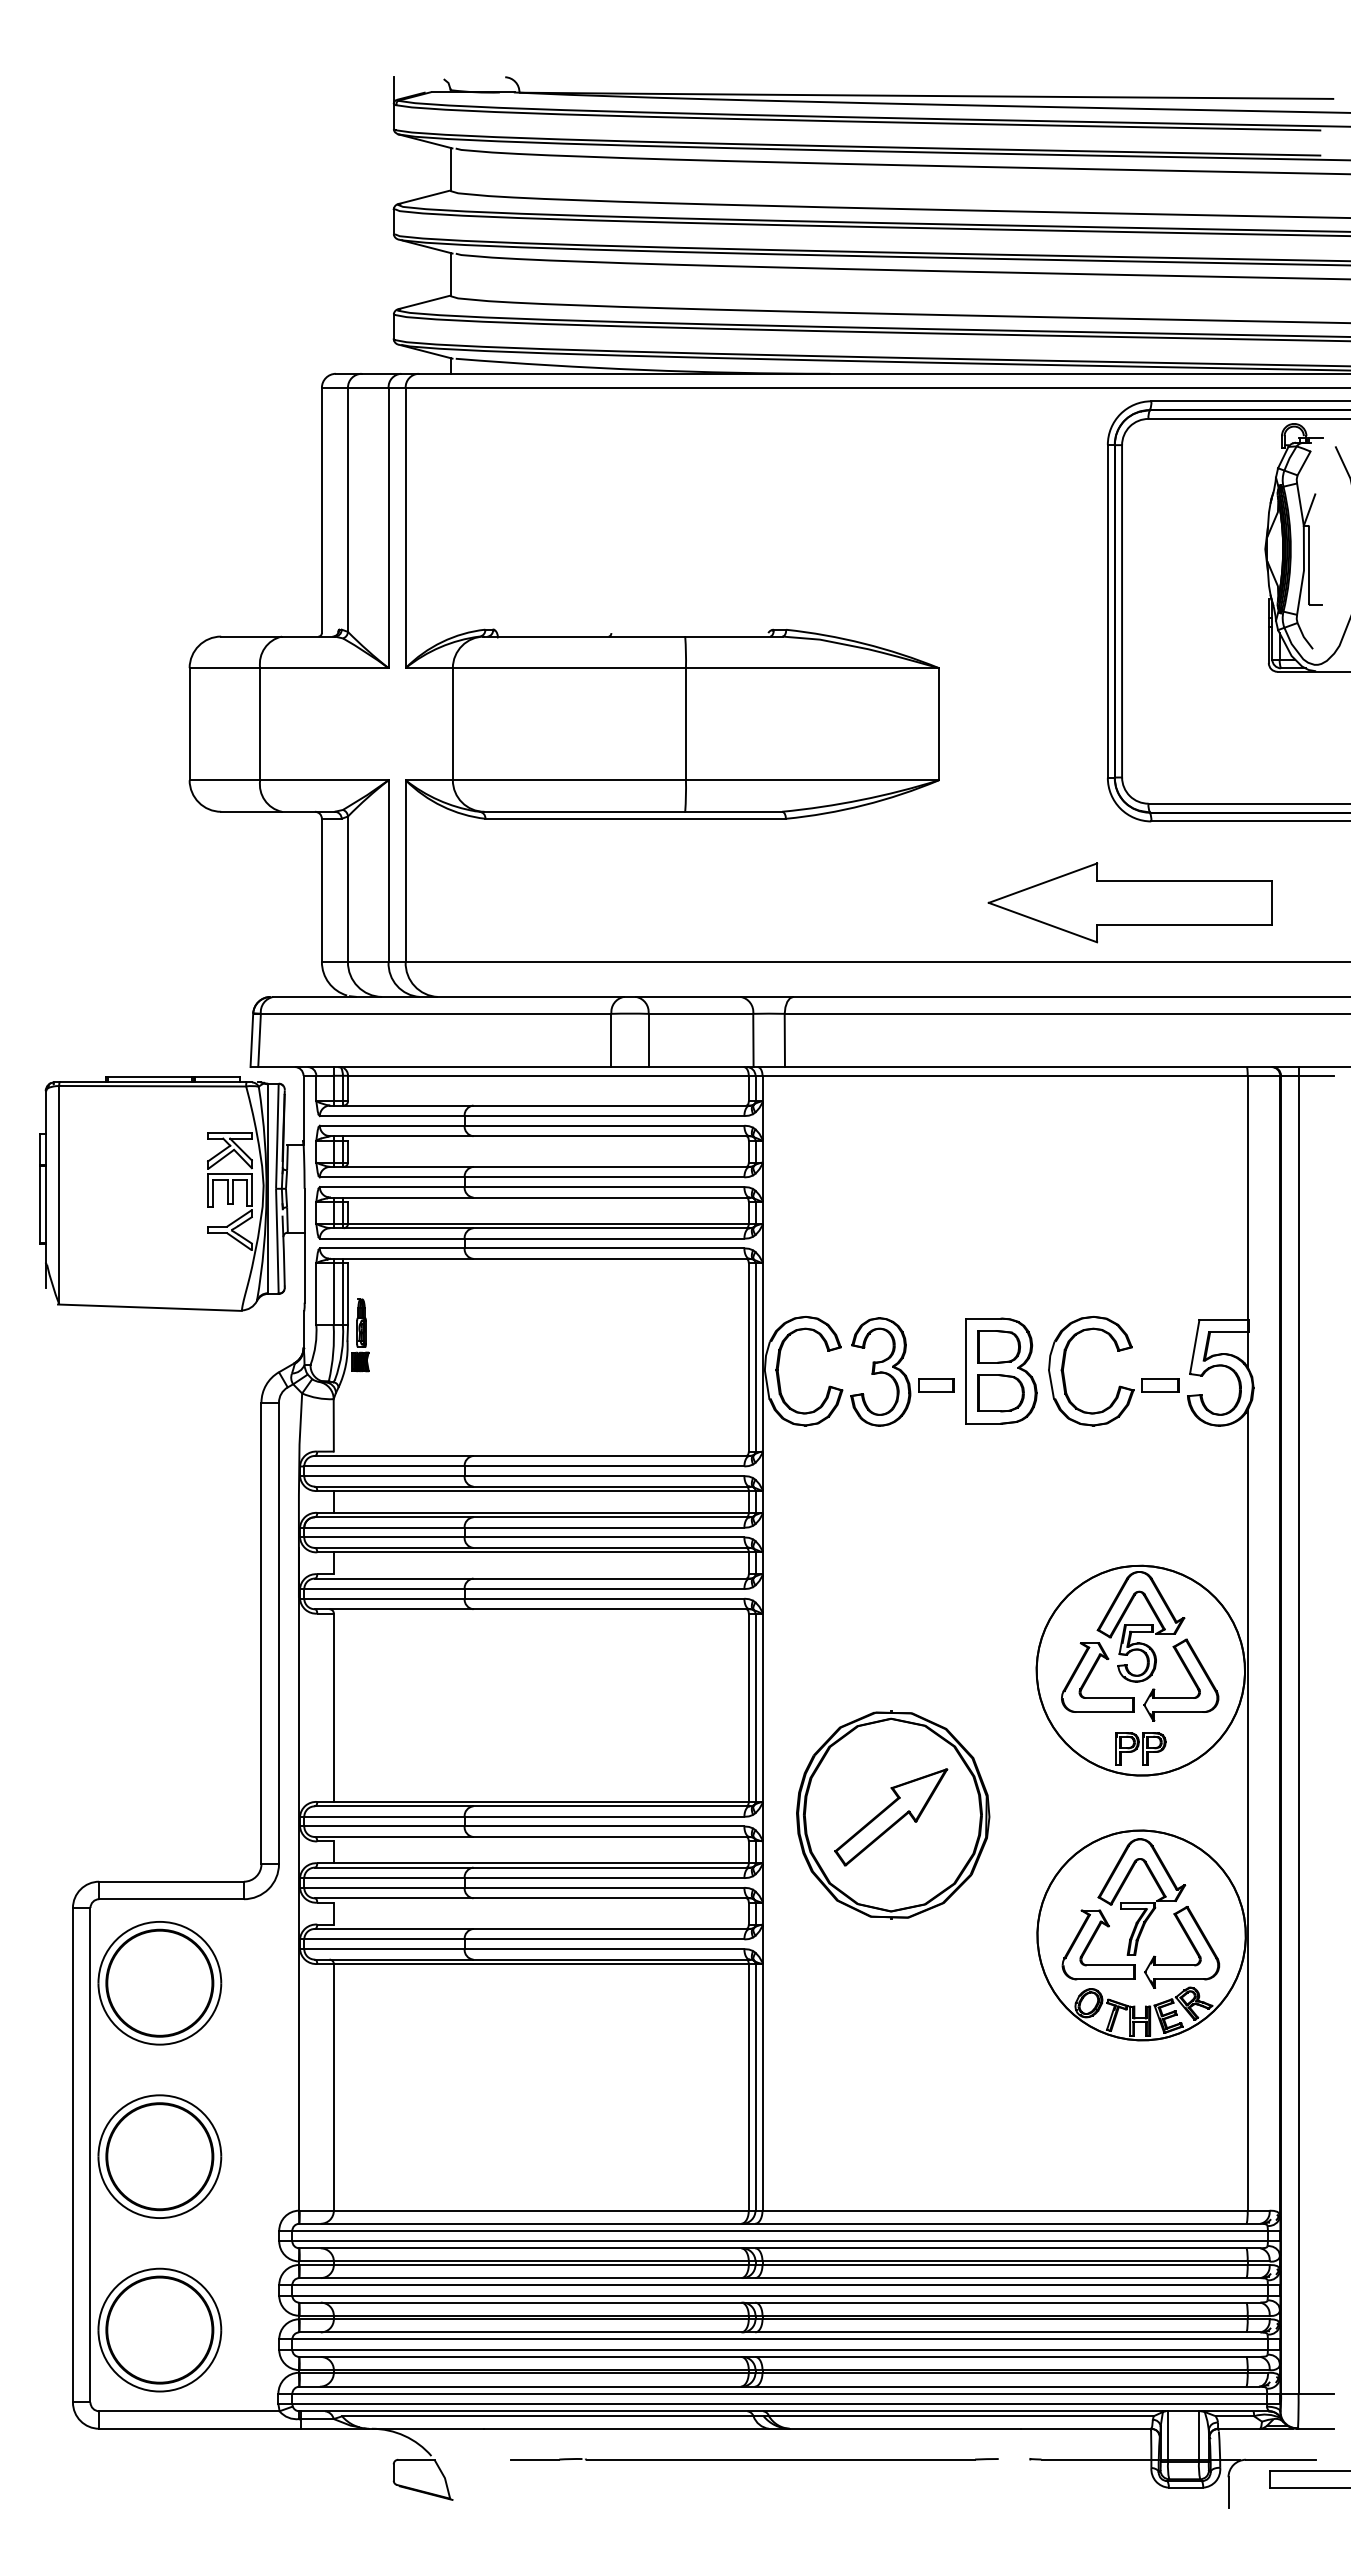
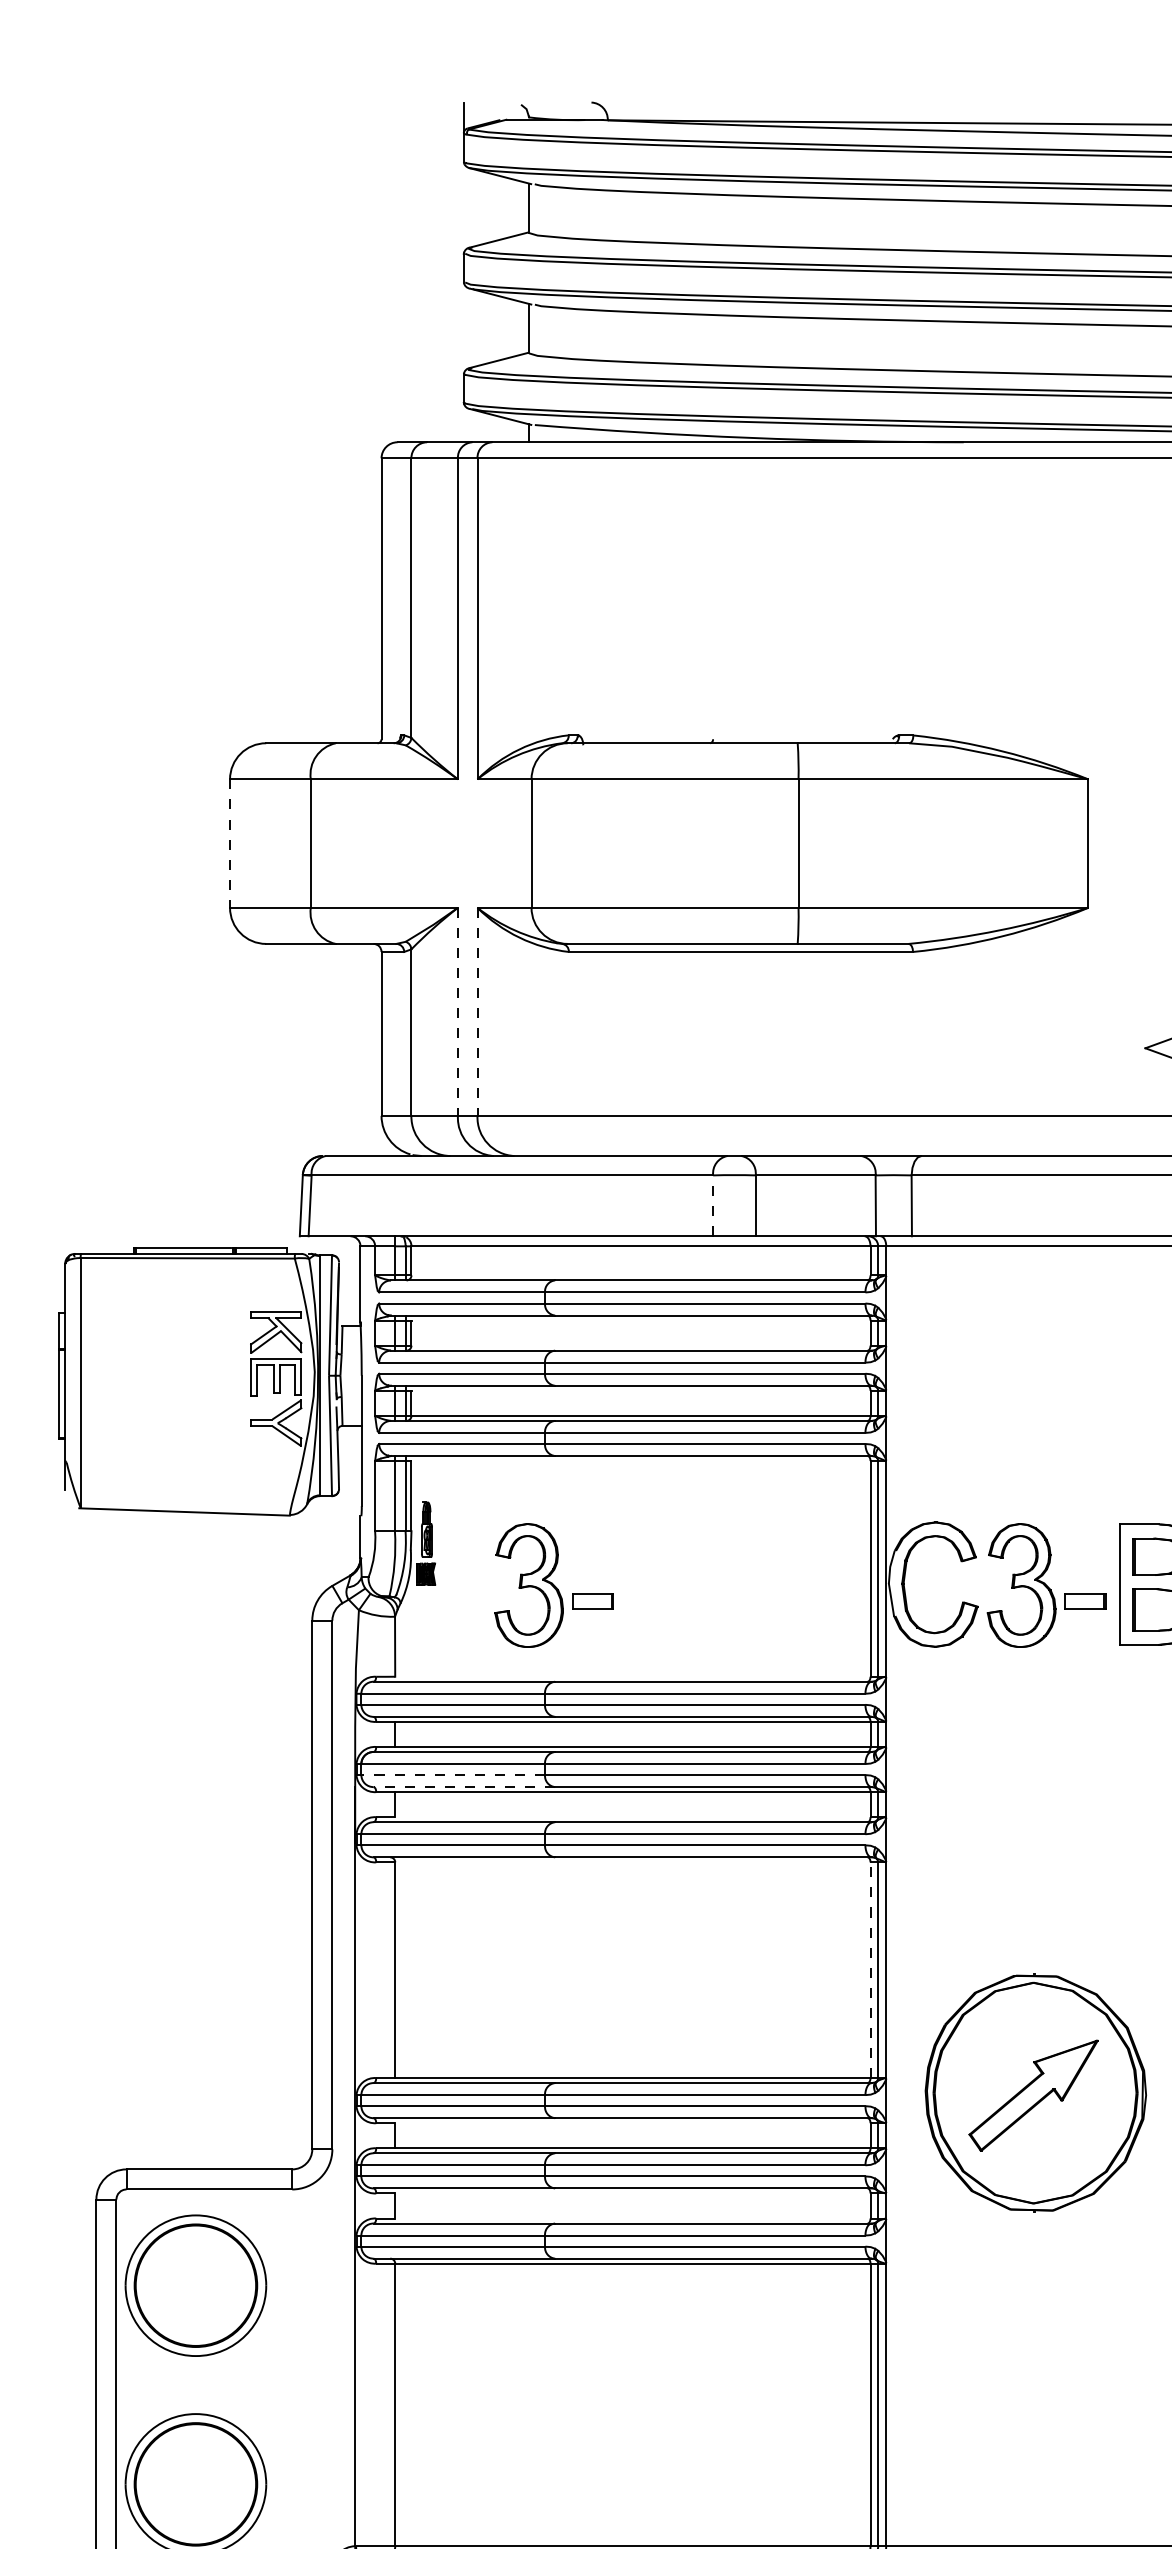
line: (189, 724) -> (229, 843), solid -> dashed
line: (388, 871) -> (457, 1012), solid -> dashed
line: (405, 871) -> (477, 1012), solid -> dashed
line: (611, 1040) -> (713, 1205), solid -> dashed
part: (472, 1371) -> (554, 1585), added
line: (383, 1537) -> (452, 1775), solid -> dashed
line: (393, 1547) -> (463, 1786), solid -> dashed
line: (748, 1707) -> (870, 1969), solid -> dashed

